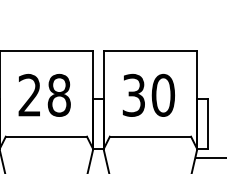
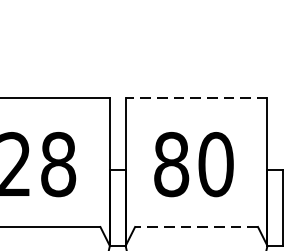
line: (150, 51) -> (196, 98), solid -> dashed
text: (133, 95) -> (170, 164), 30 -> 80
line: (150, 136) -> (196, 226), solid -> dashed

